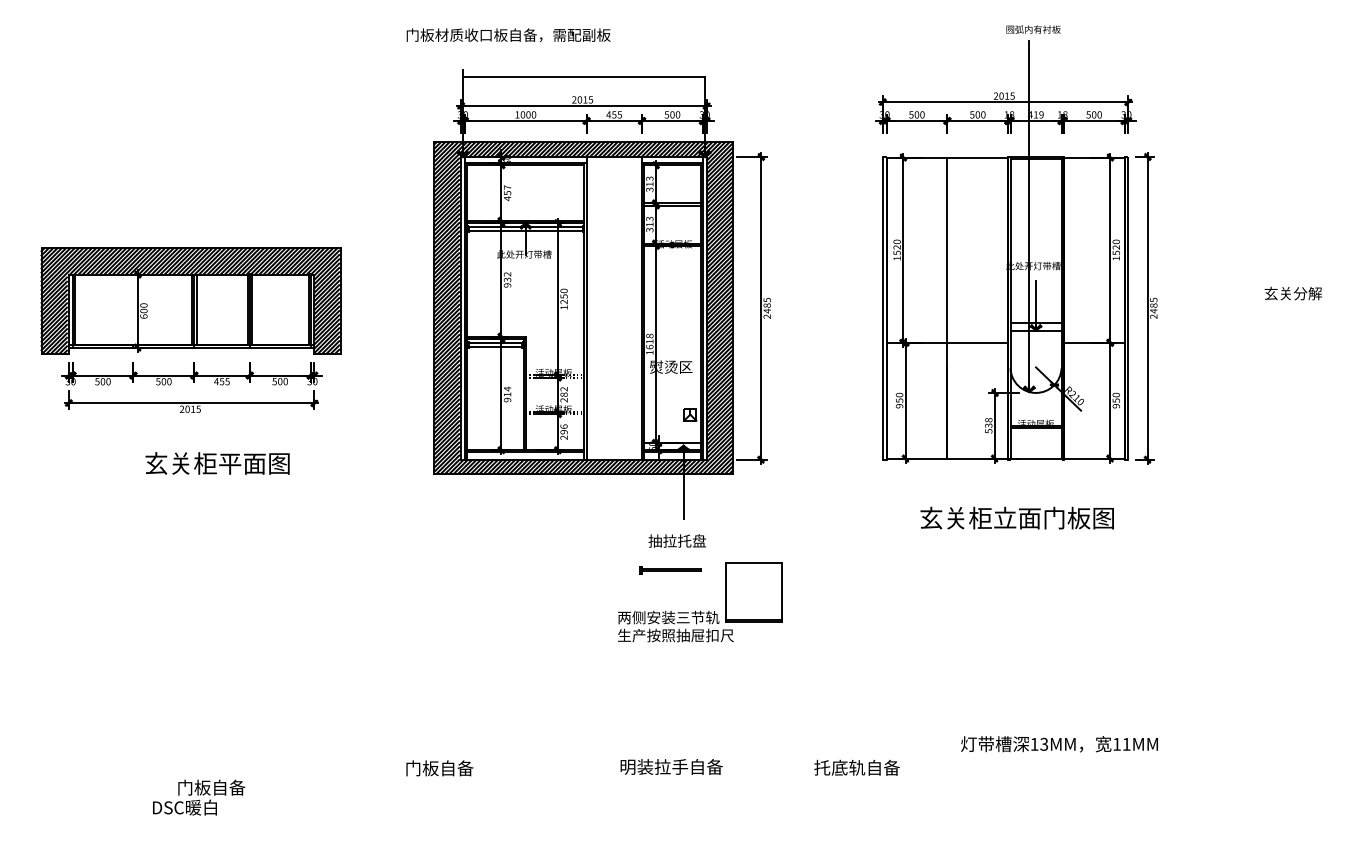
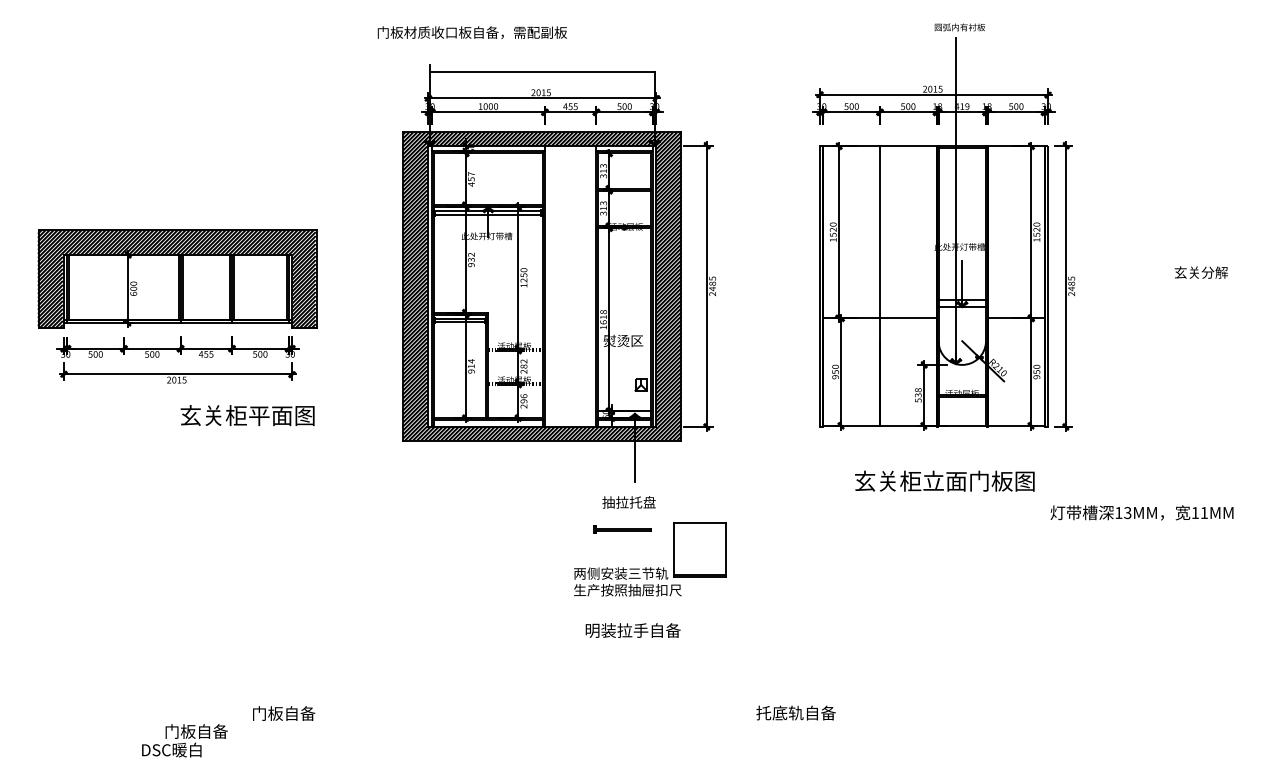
text: (217, 463) -> (247, 415), moved
text: (1059, 744) -> (1141, 513), moved
text: (671, 766) -> (633, 630), moved
text: (439, 768) -> (283, 713), moved

